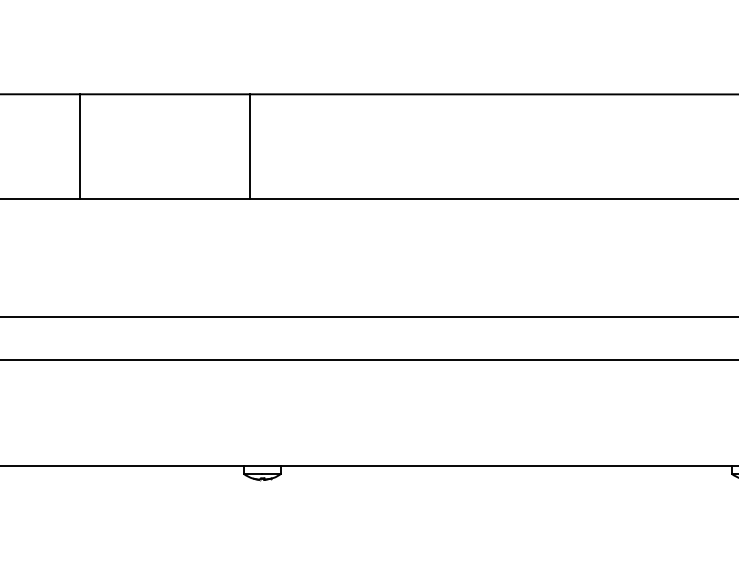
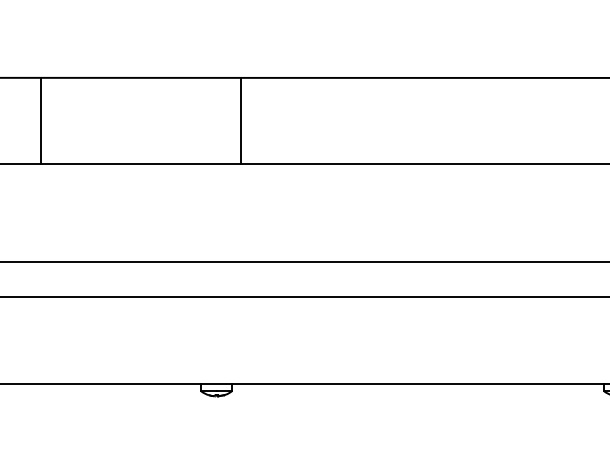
line: (80, 146) -> (41, 120), moved
line: (249, 146) -> (241, 120), moved

